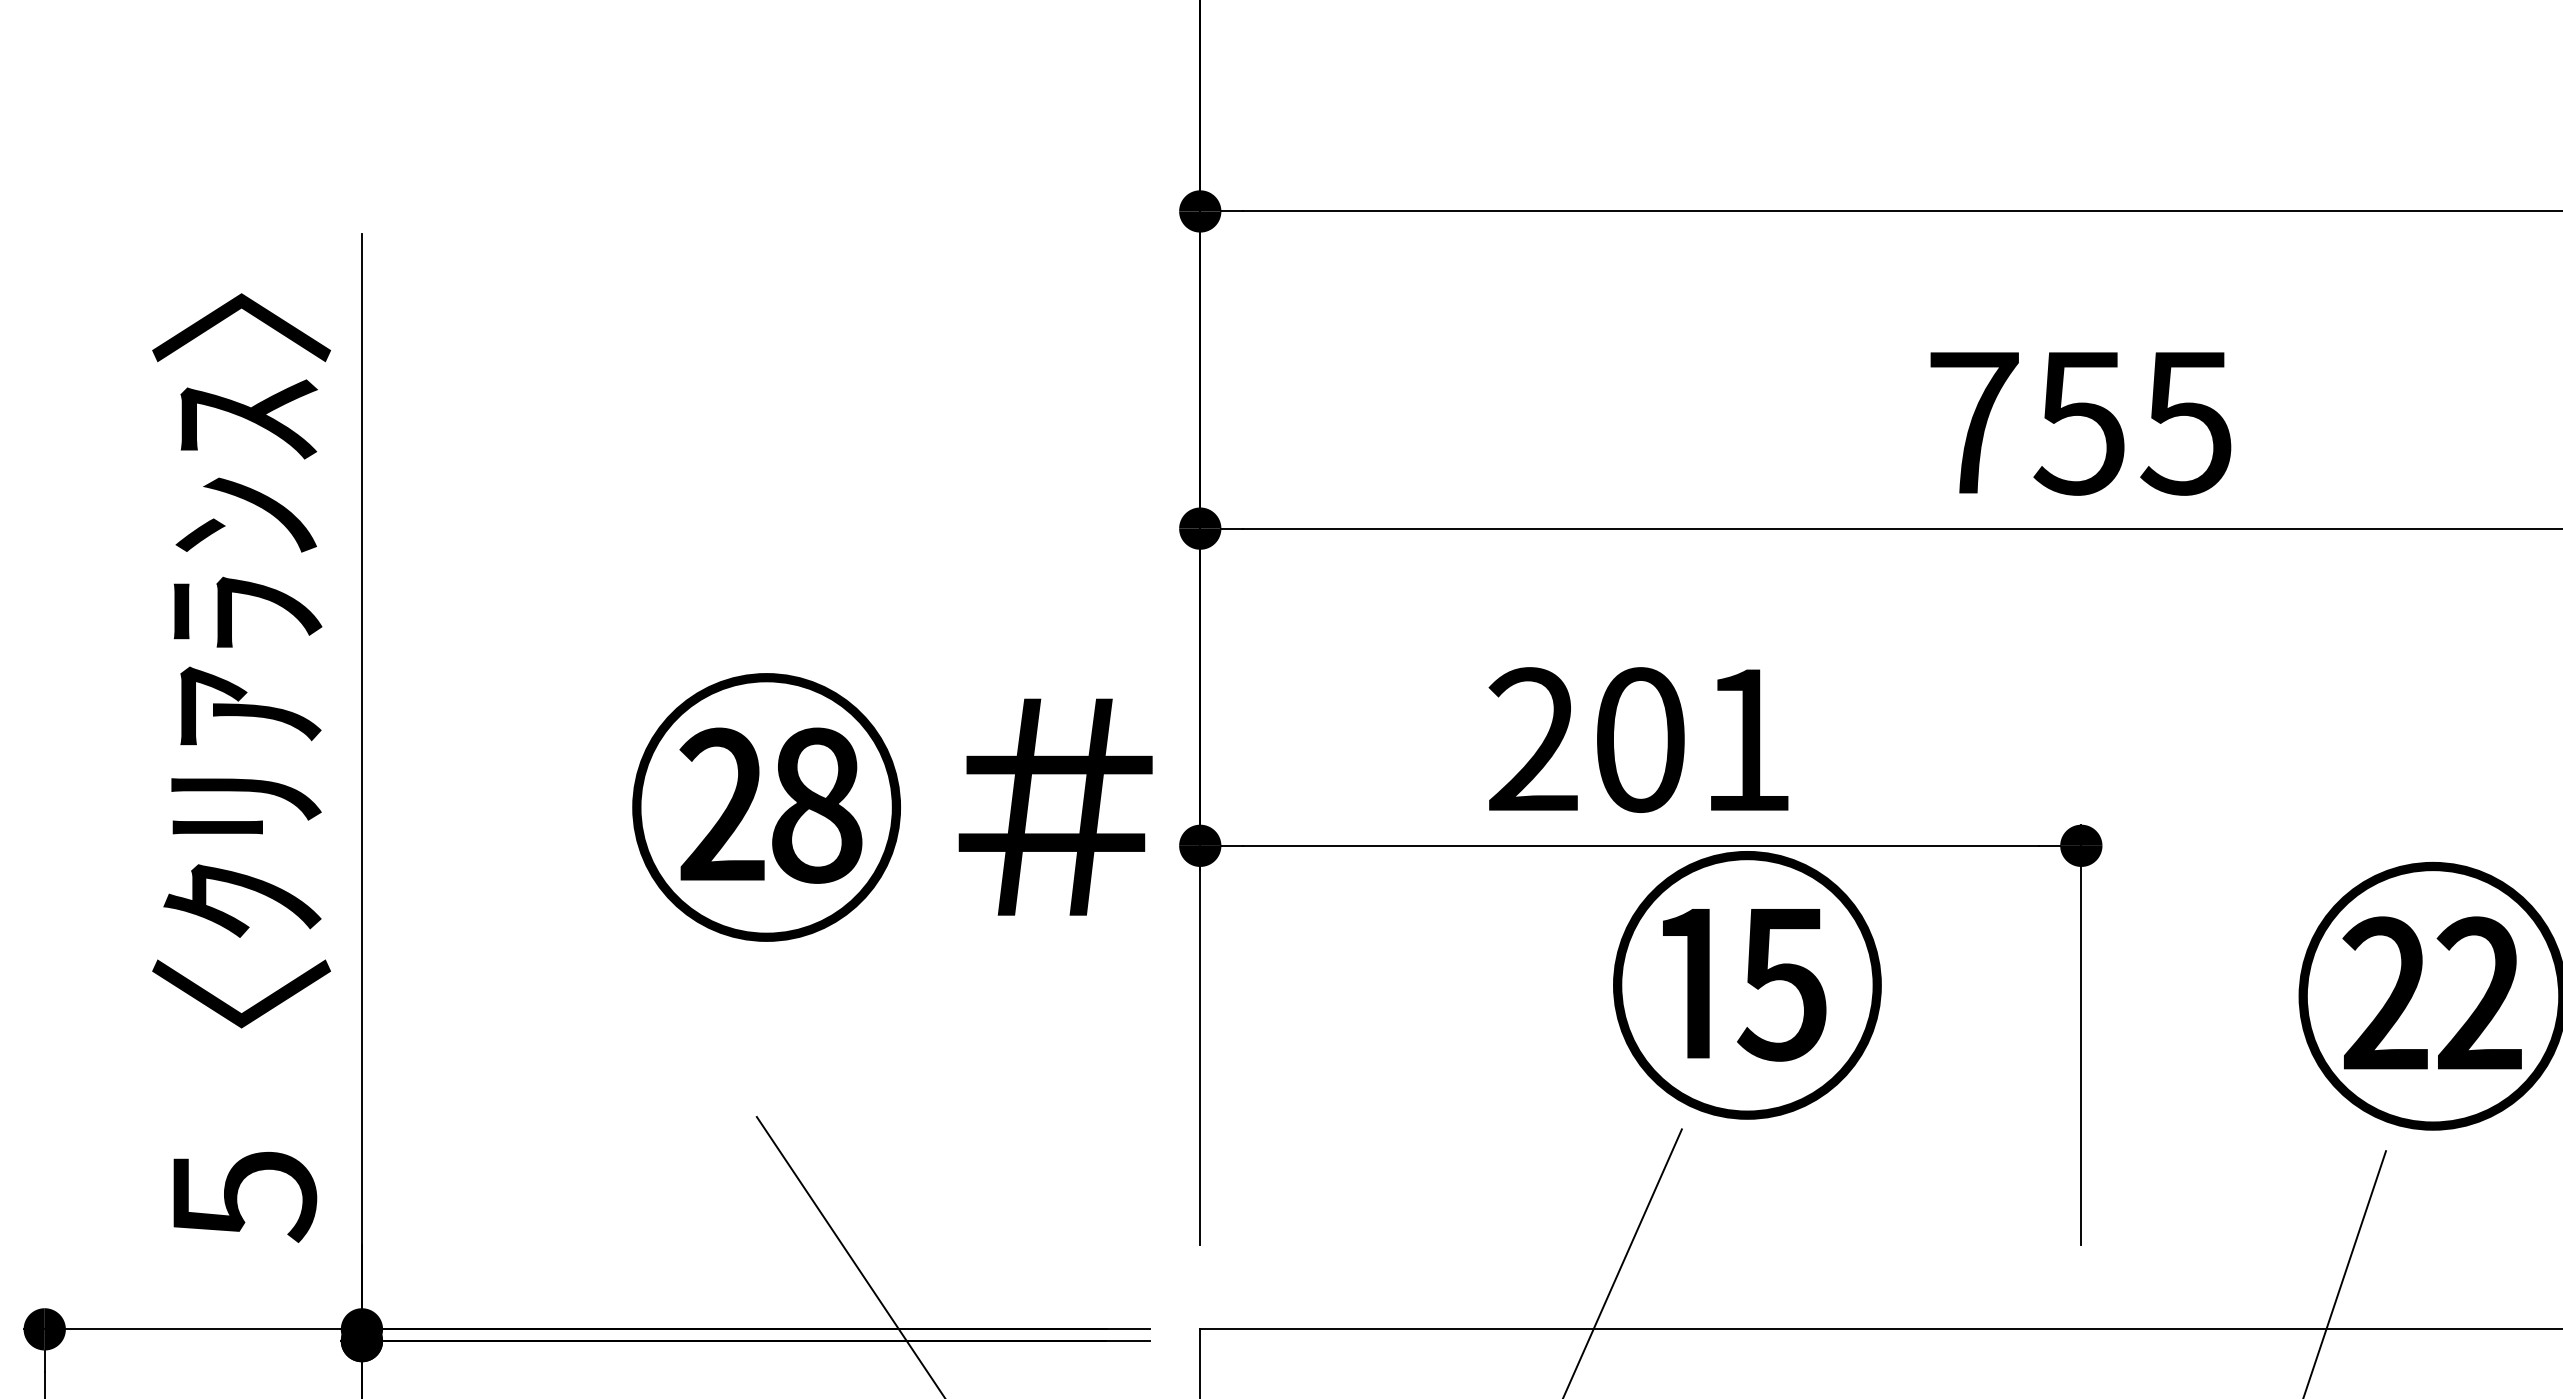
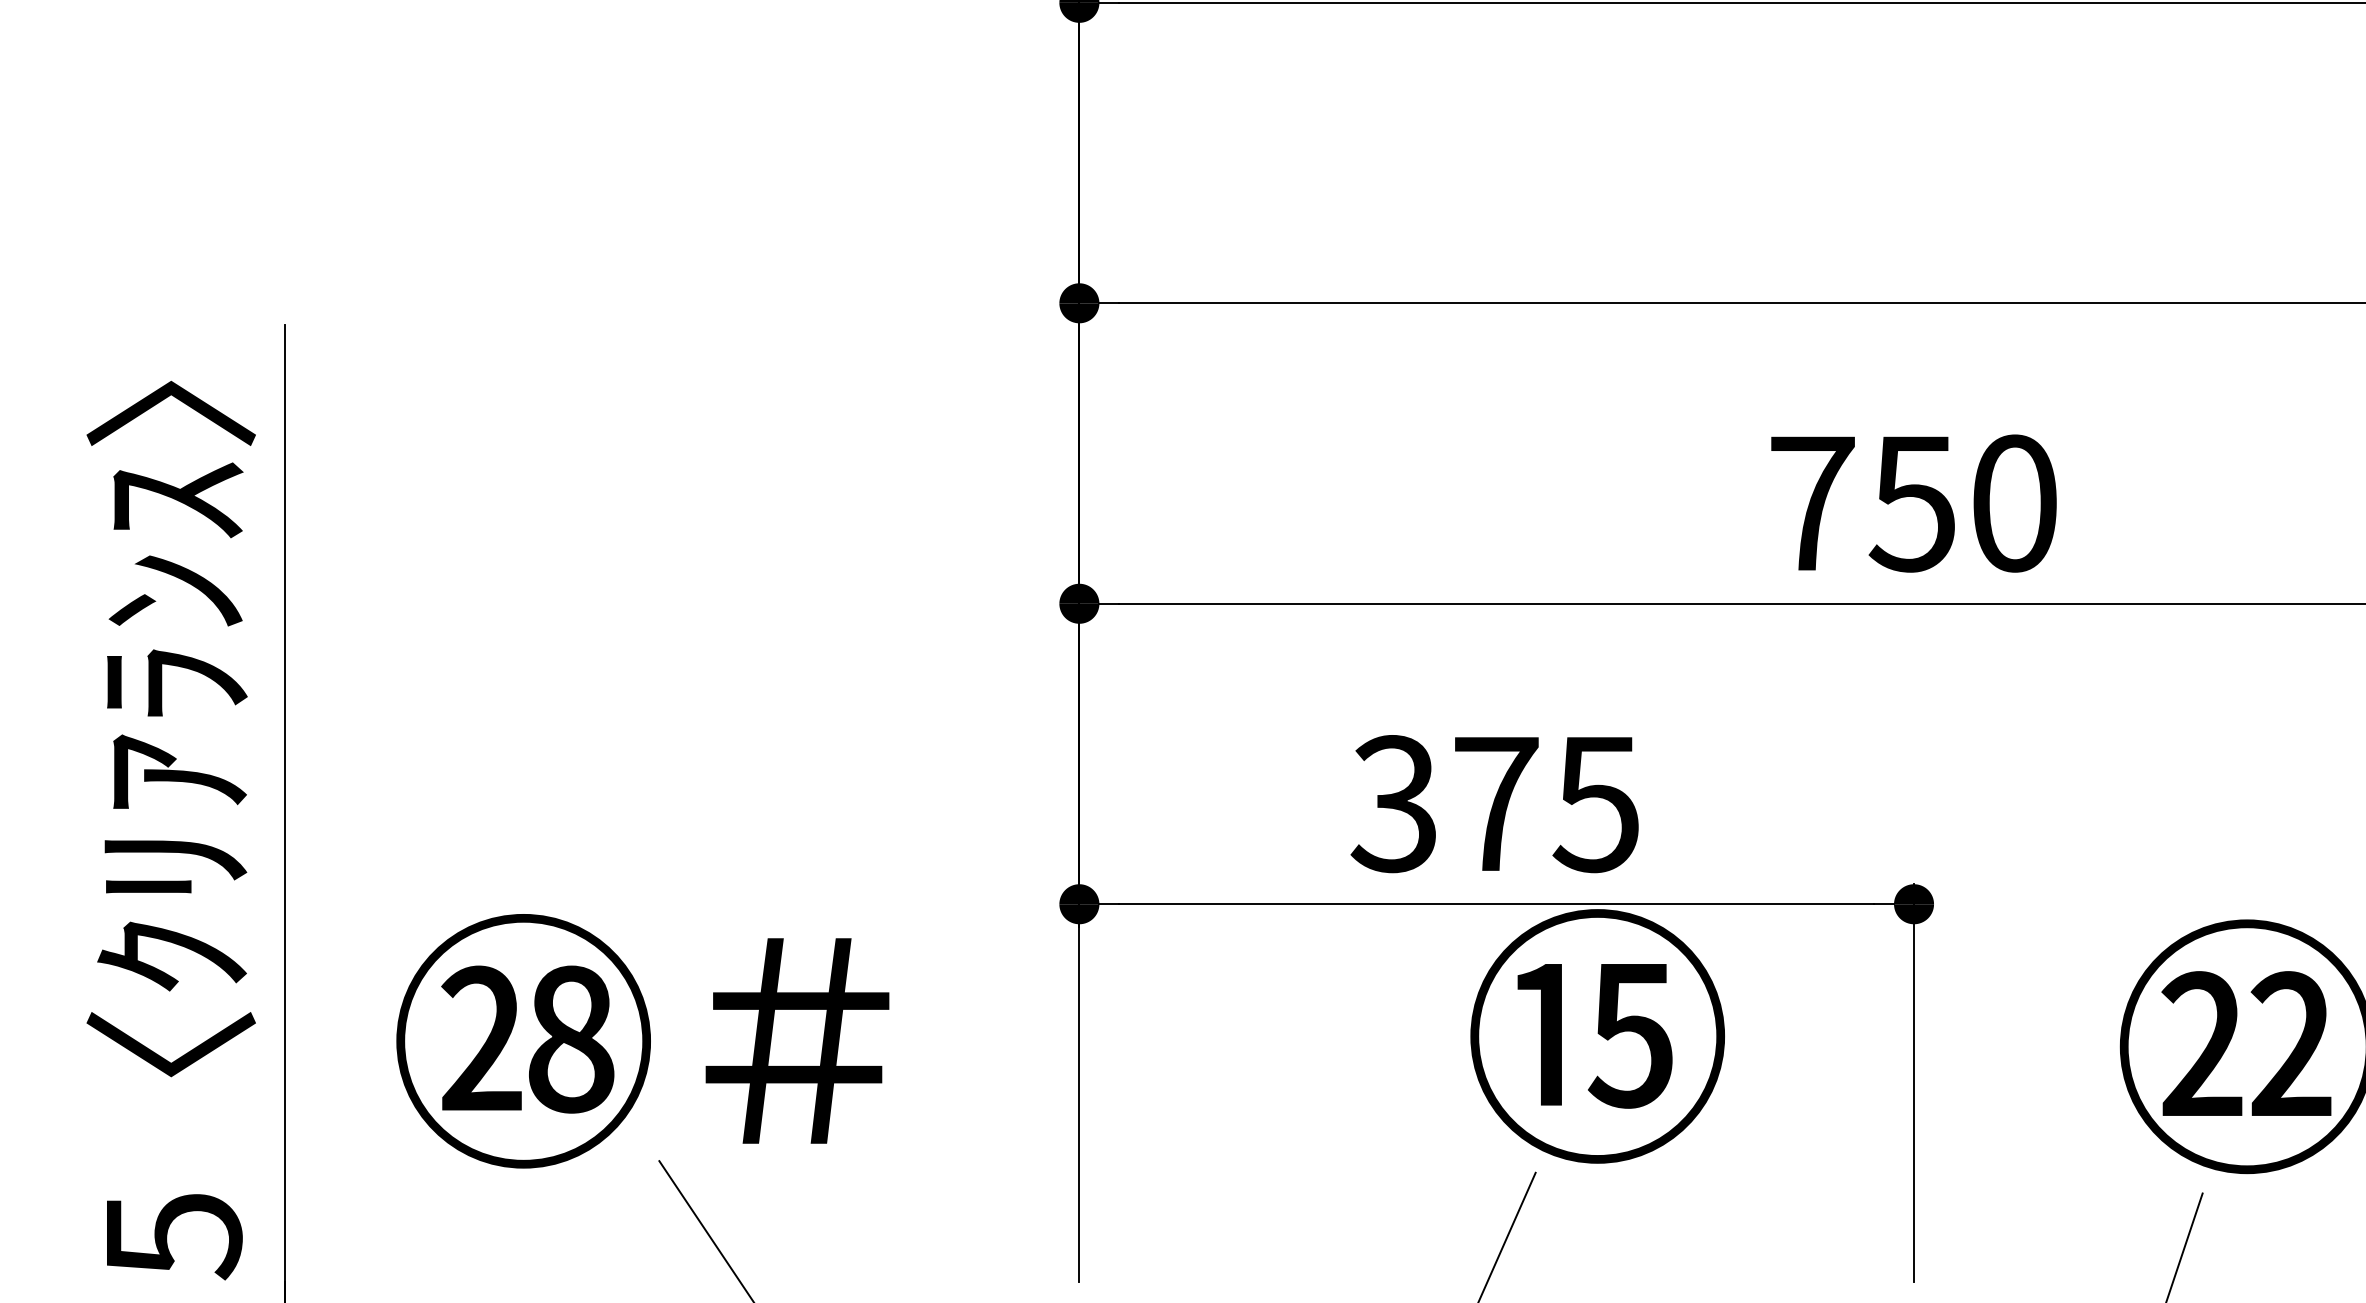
text: (2185, 422) -> (2012, 503), 755 -> 750
text: (1638, 739) -> (1494, 803), 201 -> 375
text: (892, 807) -> (642, 1041), moved

